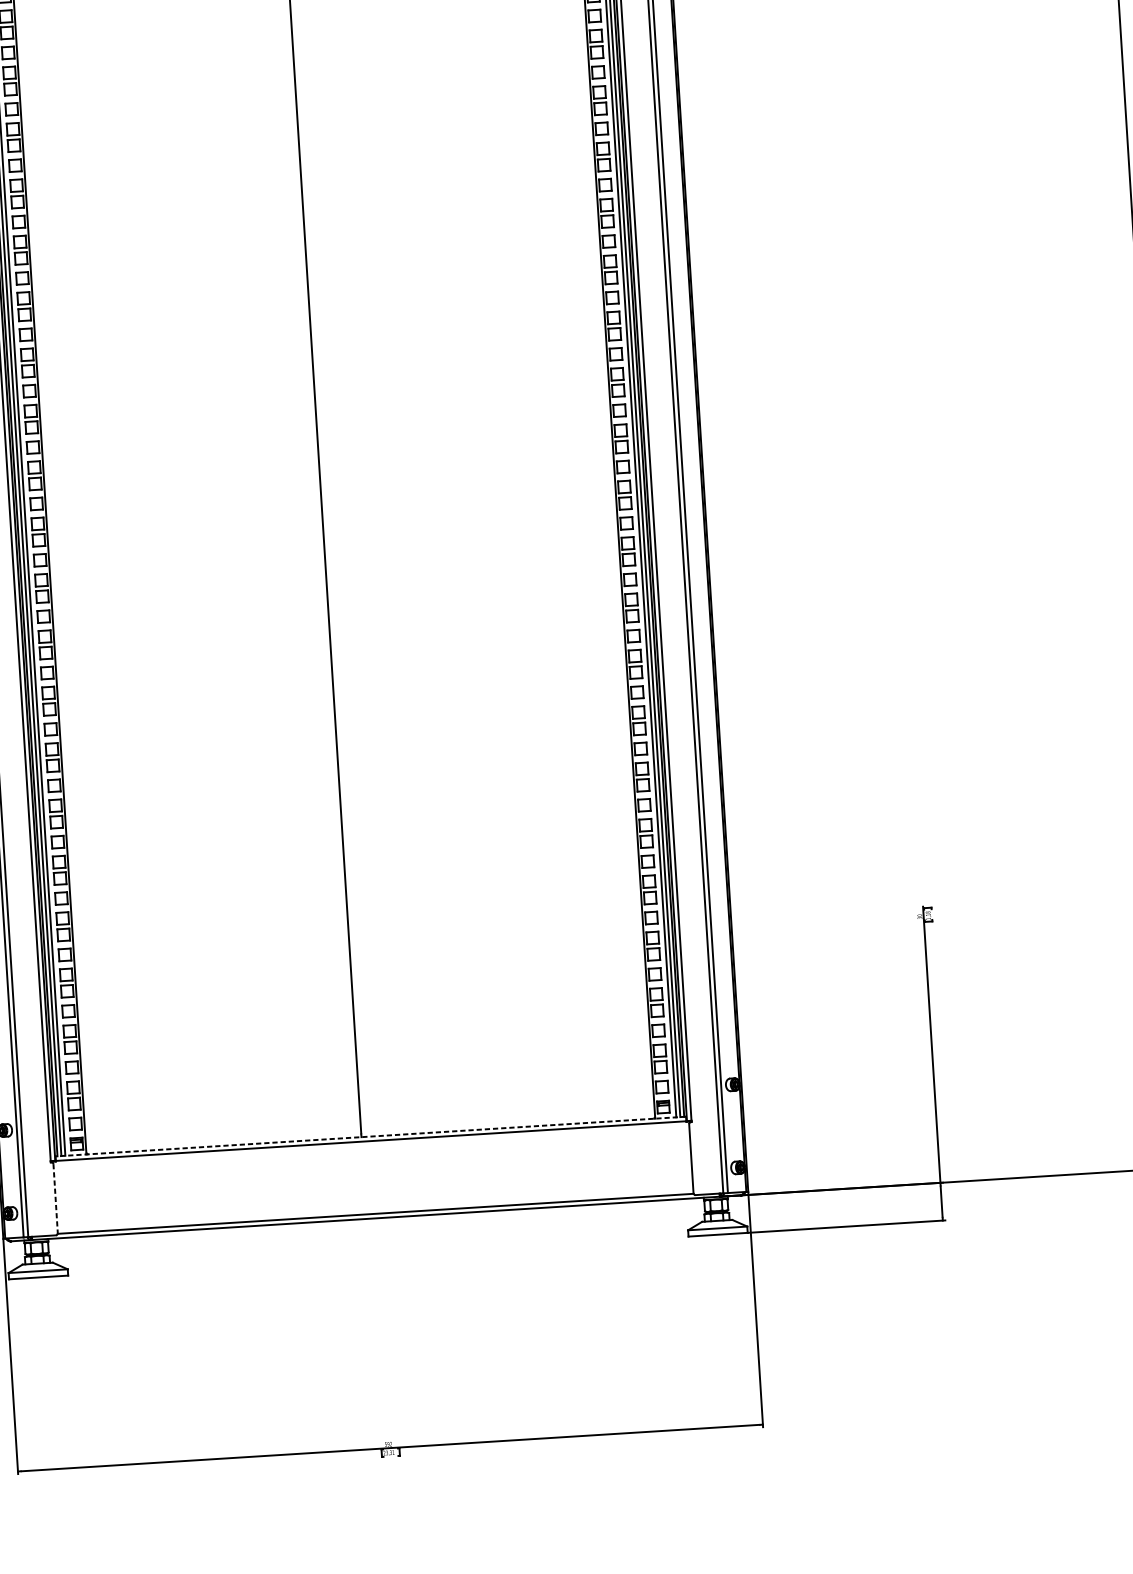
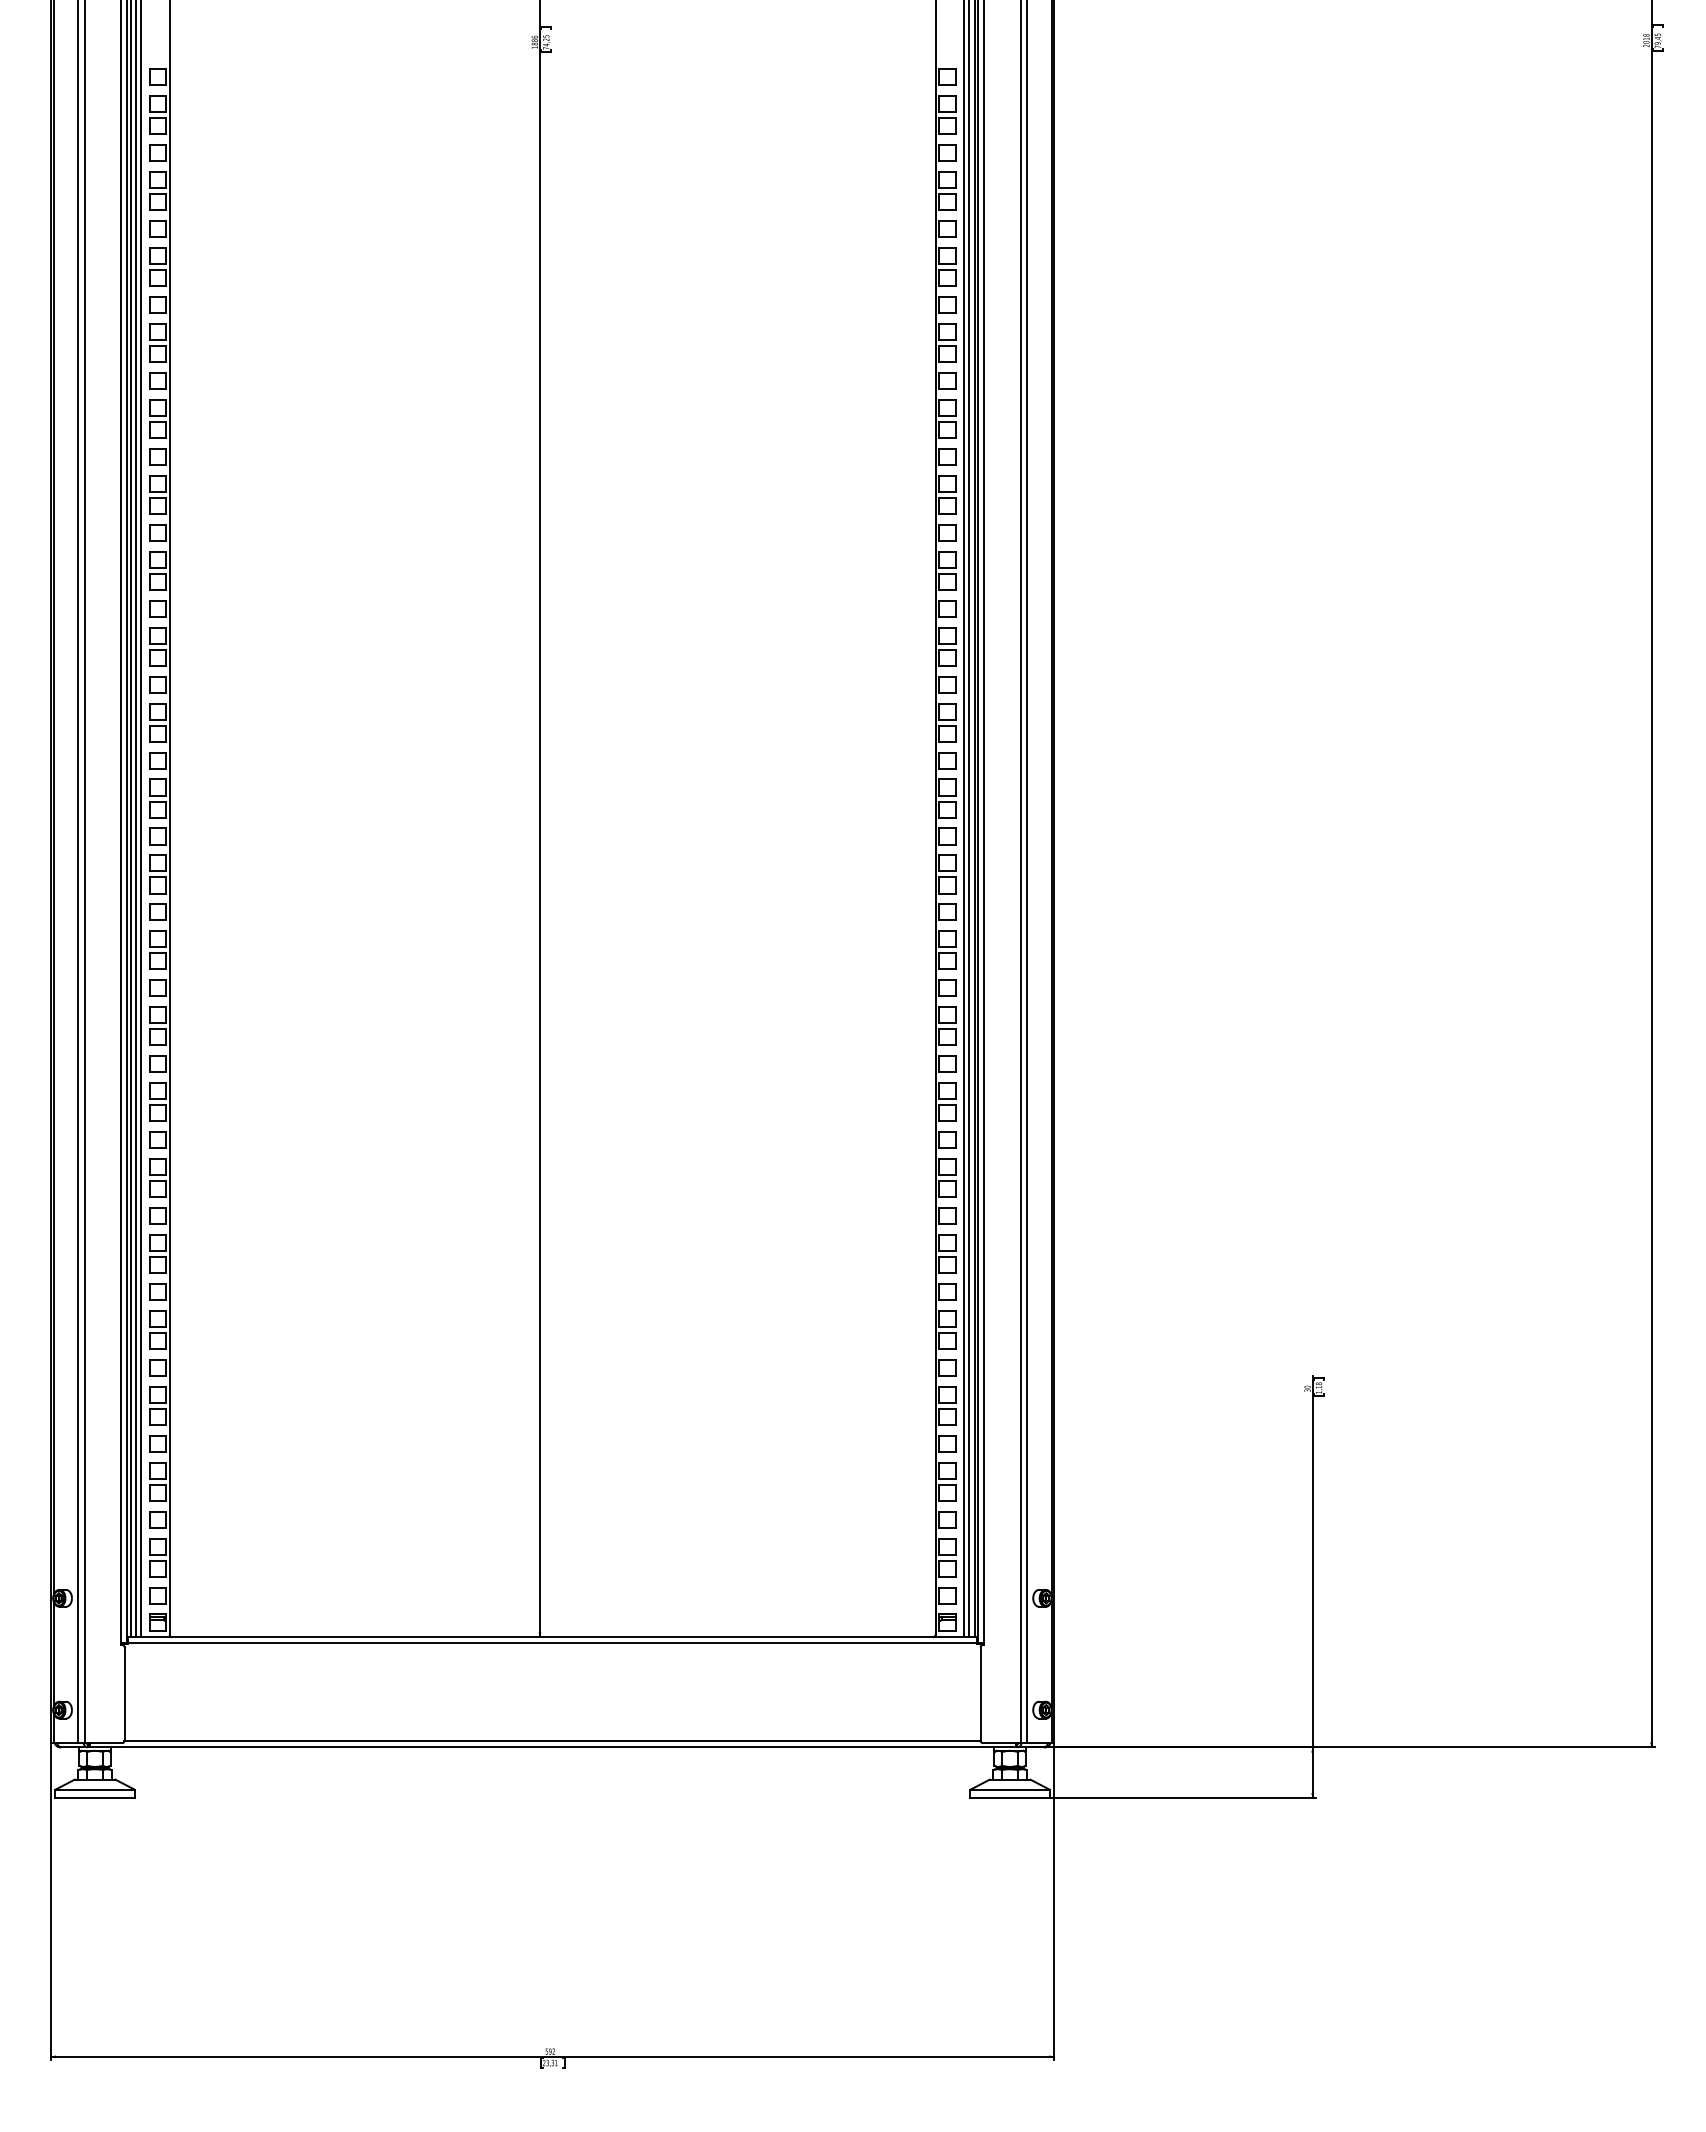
line: (370, 1136) -> (552, 1637), dashed -> solid
line: (55, 1199) -> (124, 1694), dashed -> solid

